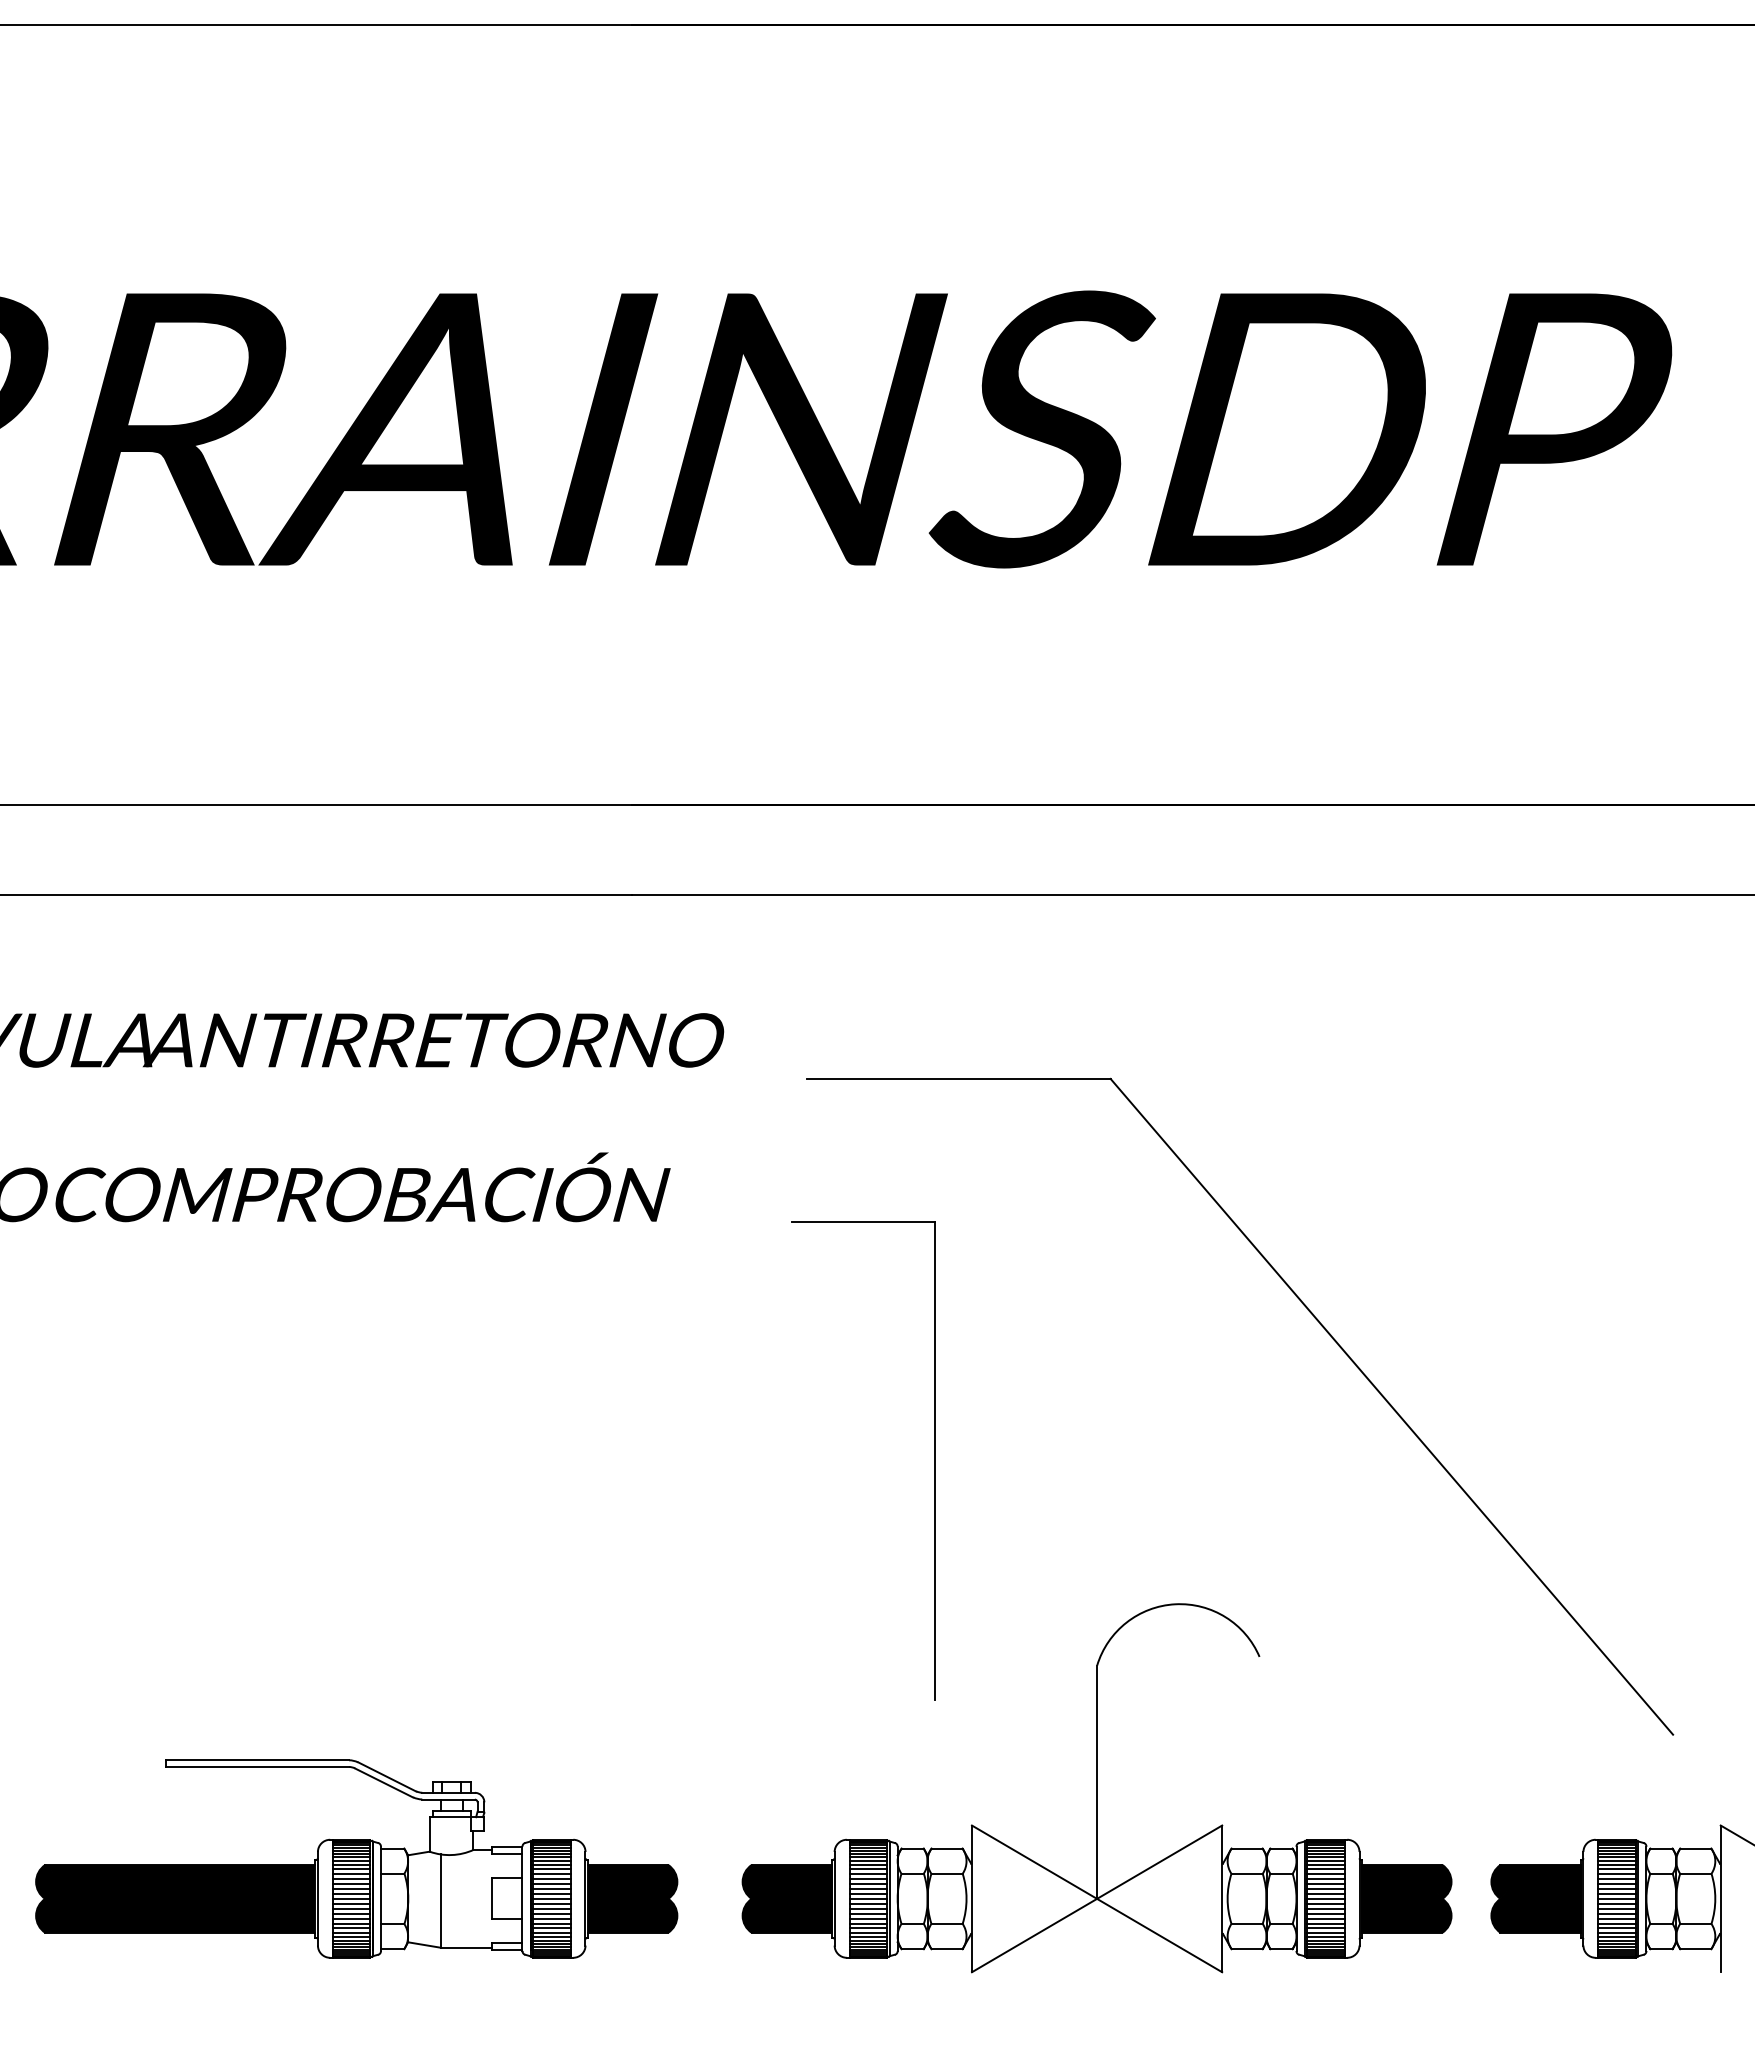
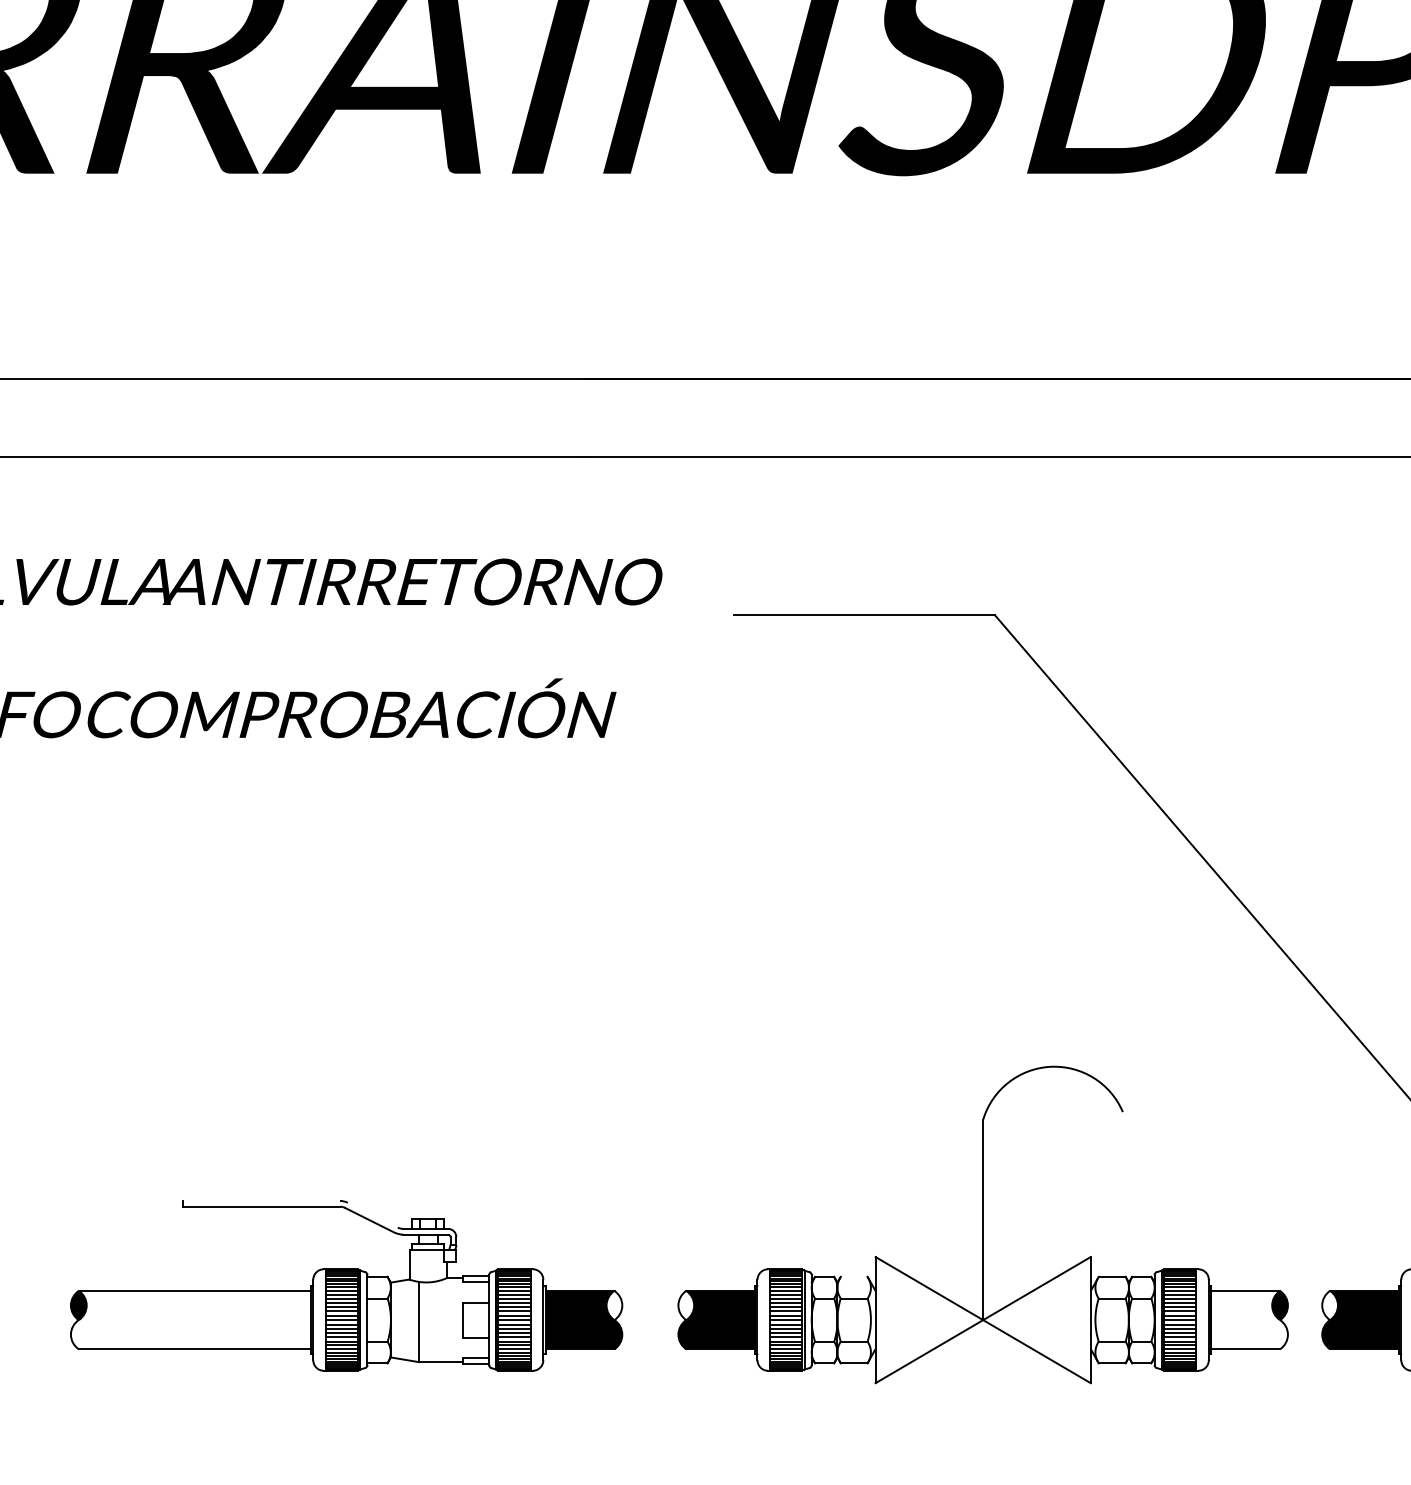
part: (934, 1460) -> (843, 943), removed
line: (257, 1760) -> (261, 1201), removed
line: (387, 1776) -> (373, 1214), removed
line: (946, 1848) -> (853, 1276), removed
fill: (668, 1881) -> (614, 1305), removed
fill: (751, 1881) -> (686, 1305), removed
fill: (1500, 1881) -> (1330, 1305), removed
fill: (175, 1898) -> (190, 1319), removed
fill: (1406, 1898) -> (1249, 1319), removed

